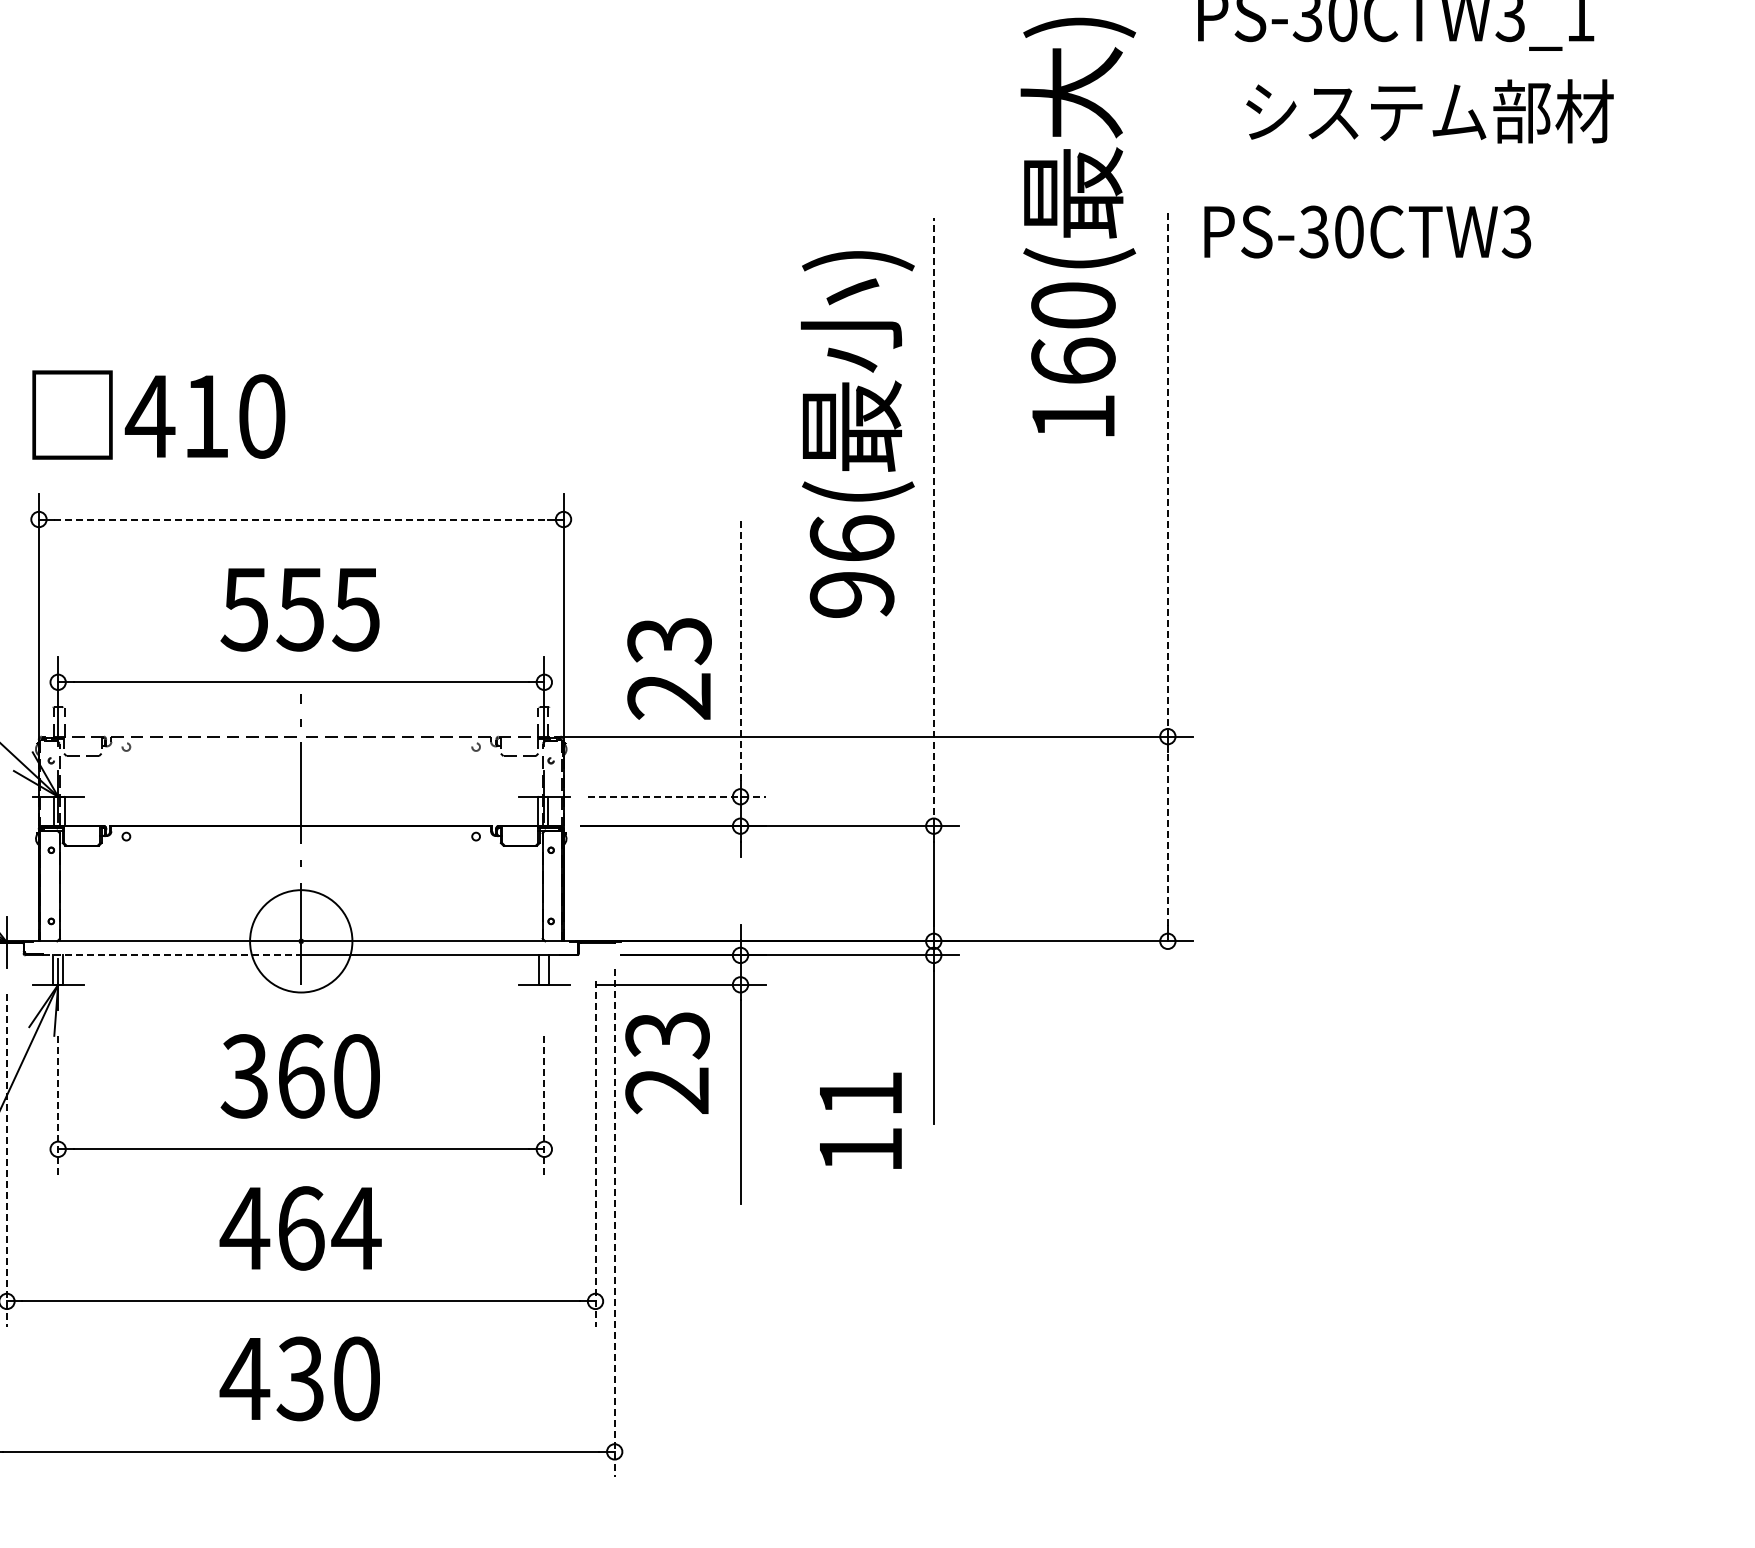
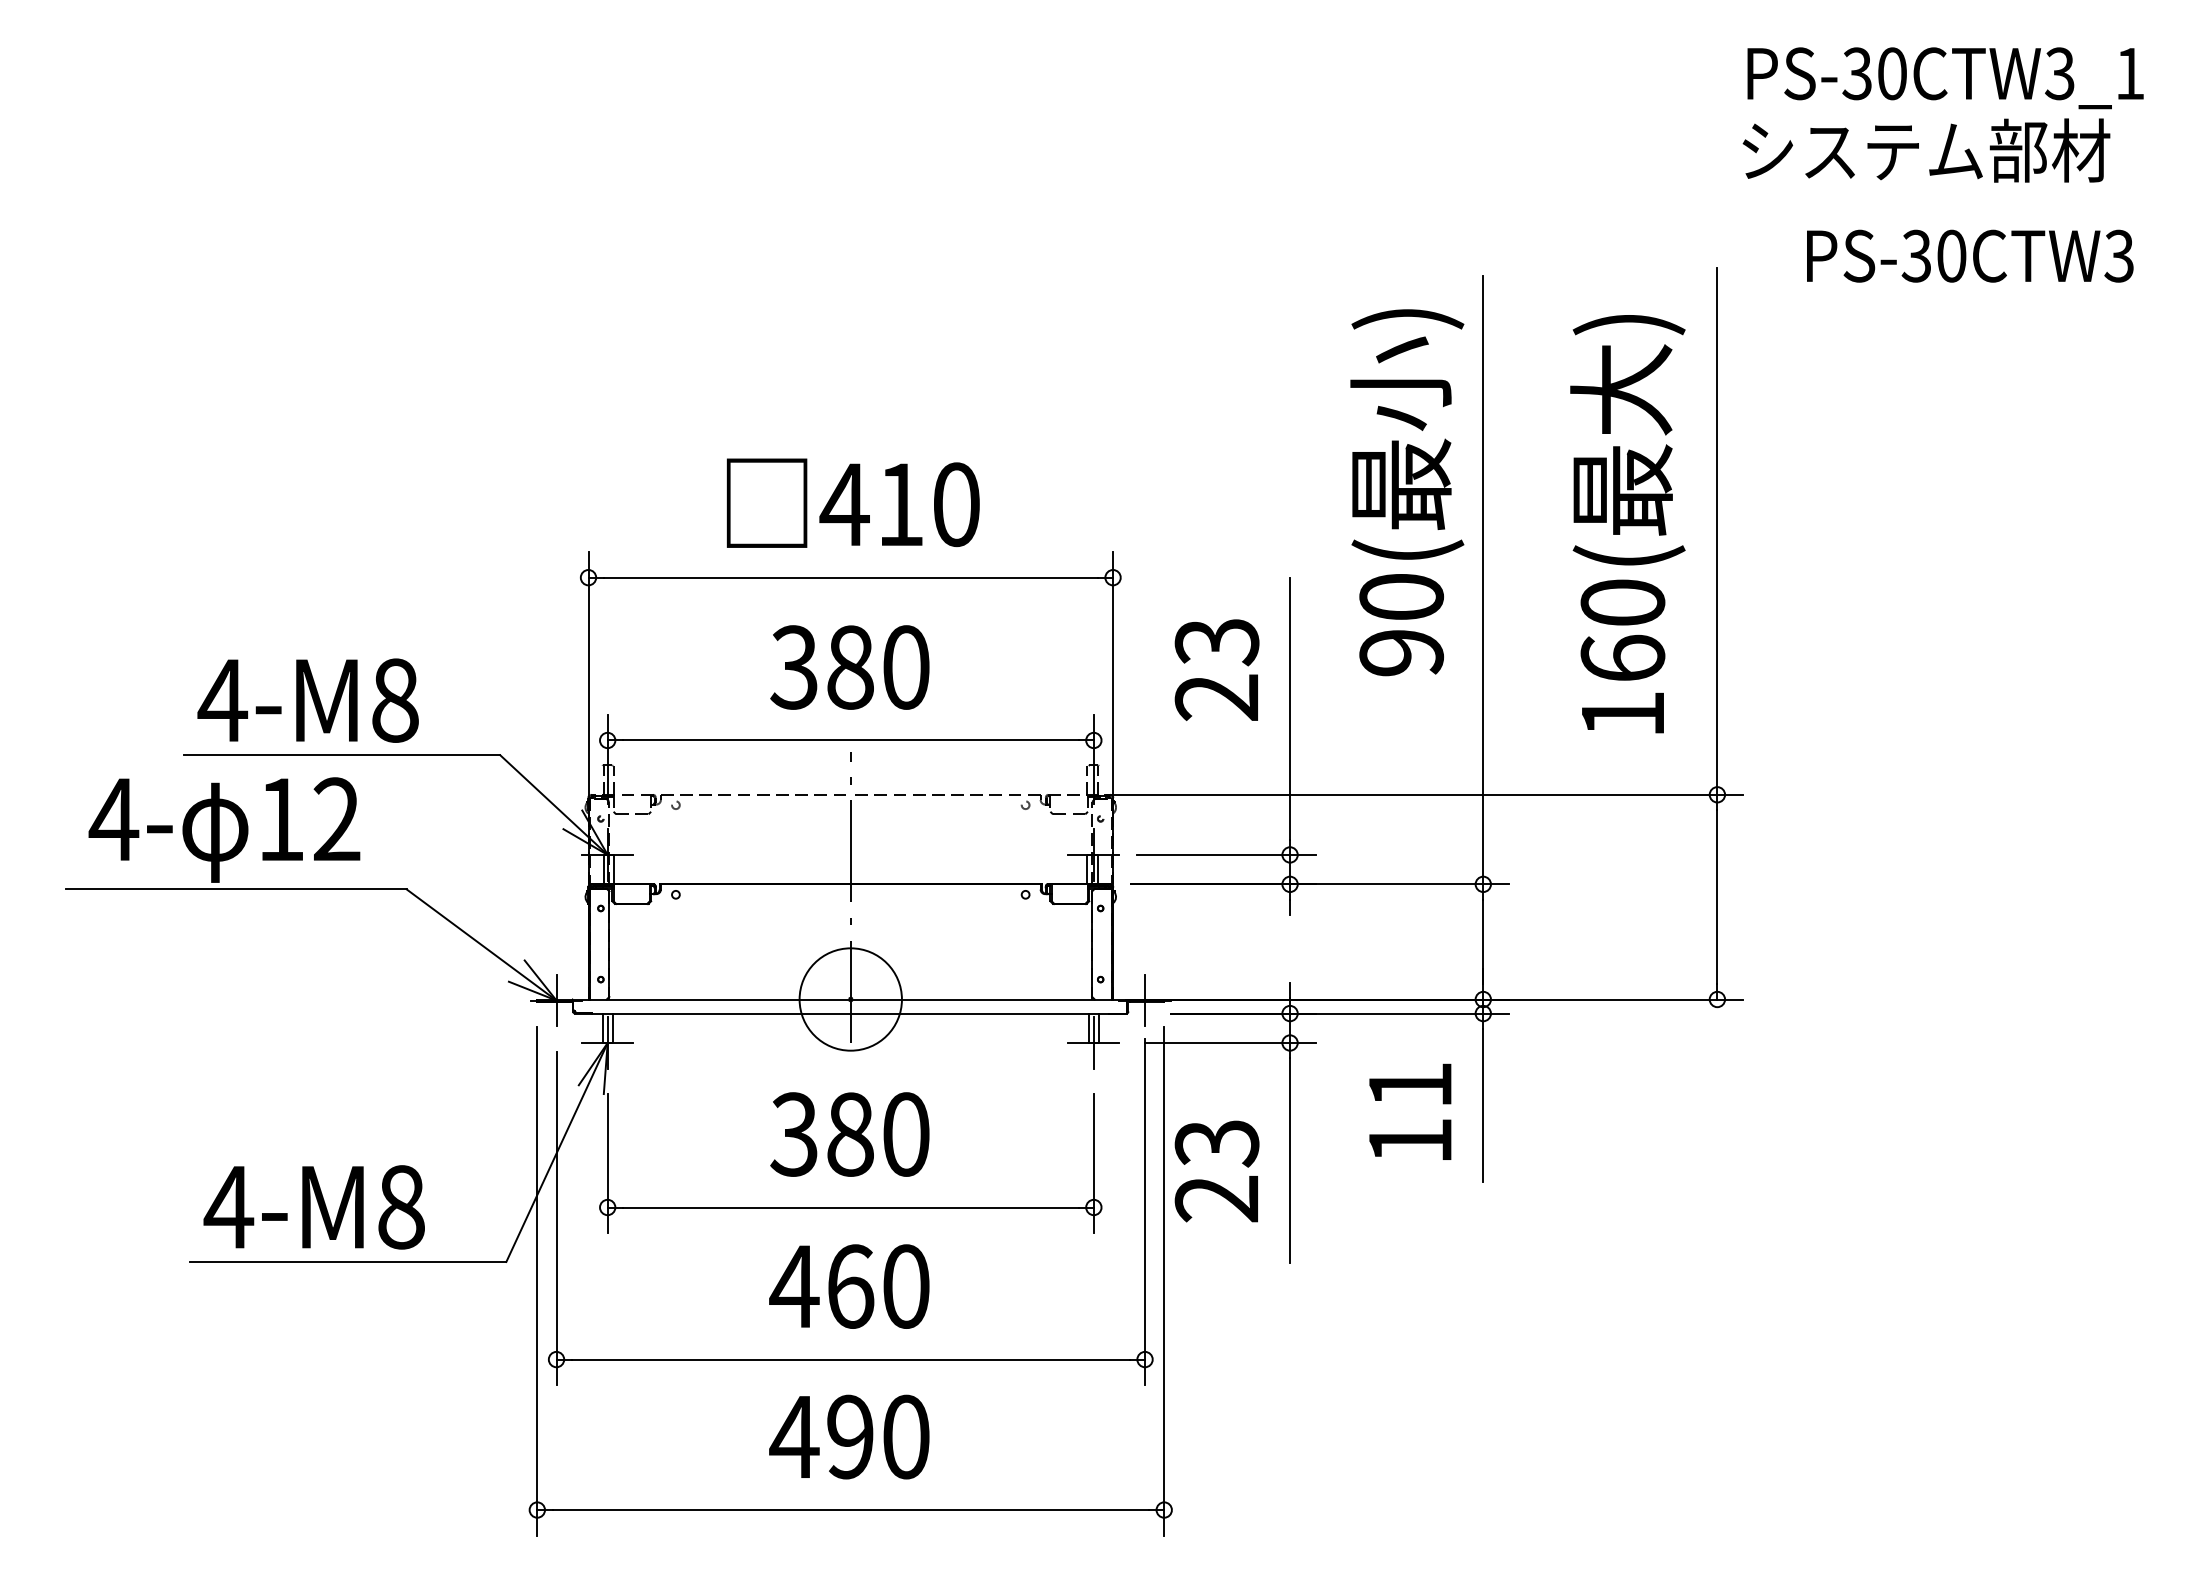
text: (1429, 111) -> (1926, 150), moved
text: (1077, 227) -> (1627, 524), moved
text: (1367, 231) -> (1970, 255), moved
text: (157, 414) -> (852, 502), moved
line: (1167, 473) -> (1717, 531), dashed -> solid
line: (300, 519) -> (850, 577), dashed -> solid
line: (933, 521) -> (1483, 579), dashed -> solid
text: (851, 538) -> (1401, 596), 96( -> 90(
text: (299, 609) -> (849, 667), 555 -> 380
line: (740, 650) -> (1290, 708), dashed -> solid
text: (668, 668) -> (1216, 669), moved
line: (677, 796) -> (1227, 854), dashed -> solid
line: (1167, 838) -> (1717, 896), dashed -> solid
line: (595, 942) -> (1145, 1000), added
line: (172, 955) -> (722, 1013), dashed -> solid
line: (543, 984) -> (1093, 1042), added
text: (666, 1063) -> (1216, 1171), moved
text: (300, 1076) -> (850, 1134), 360 -> 380
line: (57, 1106) -> (607, 1164), dashed -> solid
line: (543, 1106) -> (1093, 1164), dashed -> solid
text: (860, 1120) -> (1410, 1111), moved
line: (595, 1154) -> (1145, 1212), dashed -> solid
line: (6, 1160) -> (556, 1218), dashed -> solid
line: (614, 1223) -> (1164, 1281), dashed -> solid
text: (355, 1228) -> (905, 1286), 464 -> 460
text: (299, 1378) -> (849, 1436), 430 -> 490

